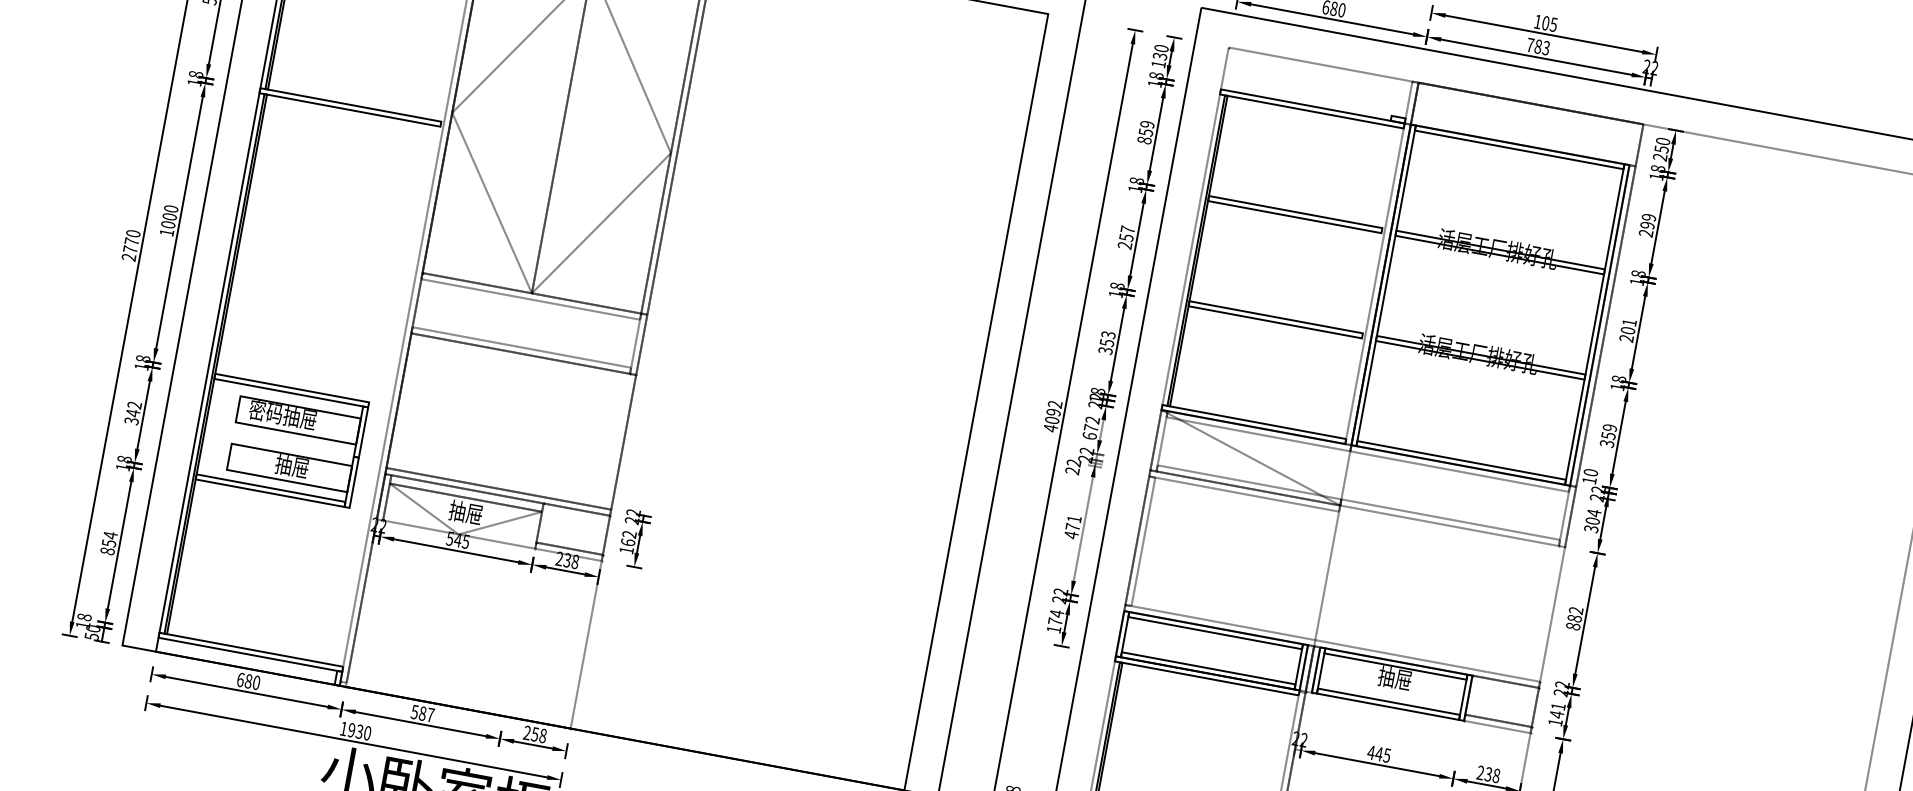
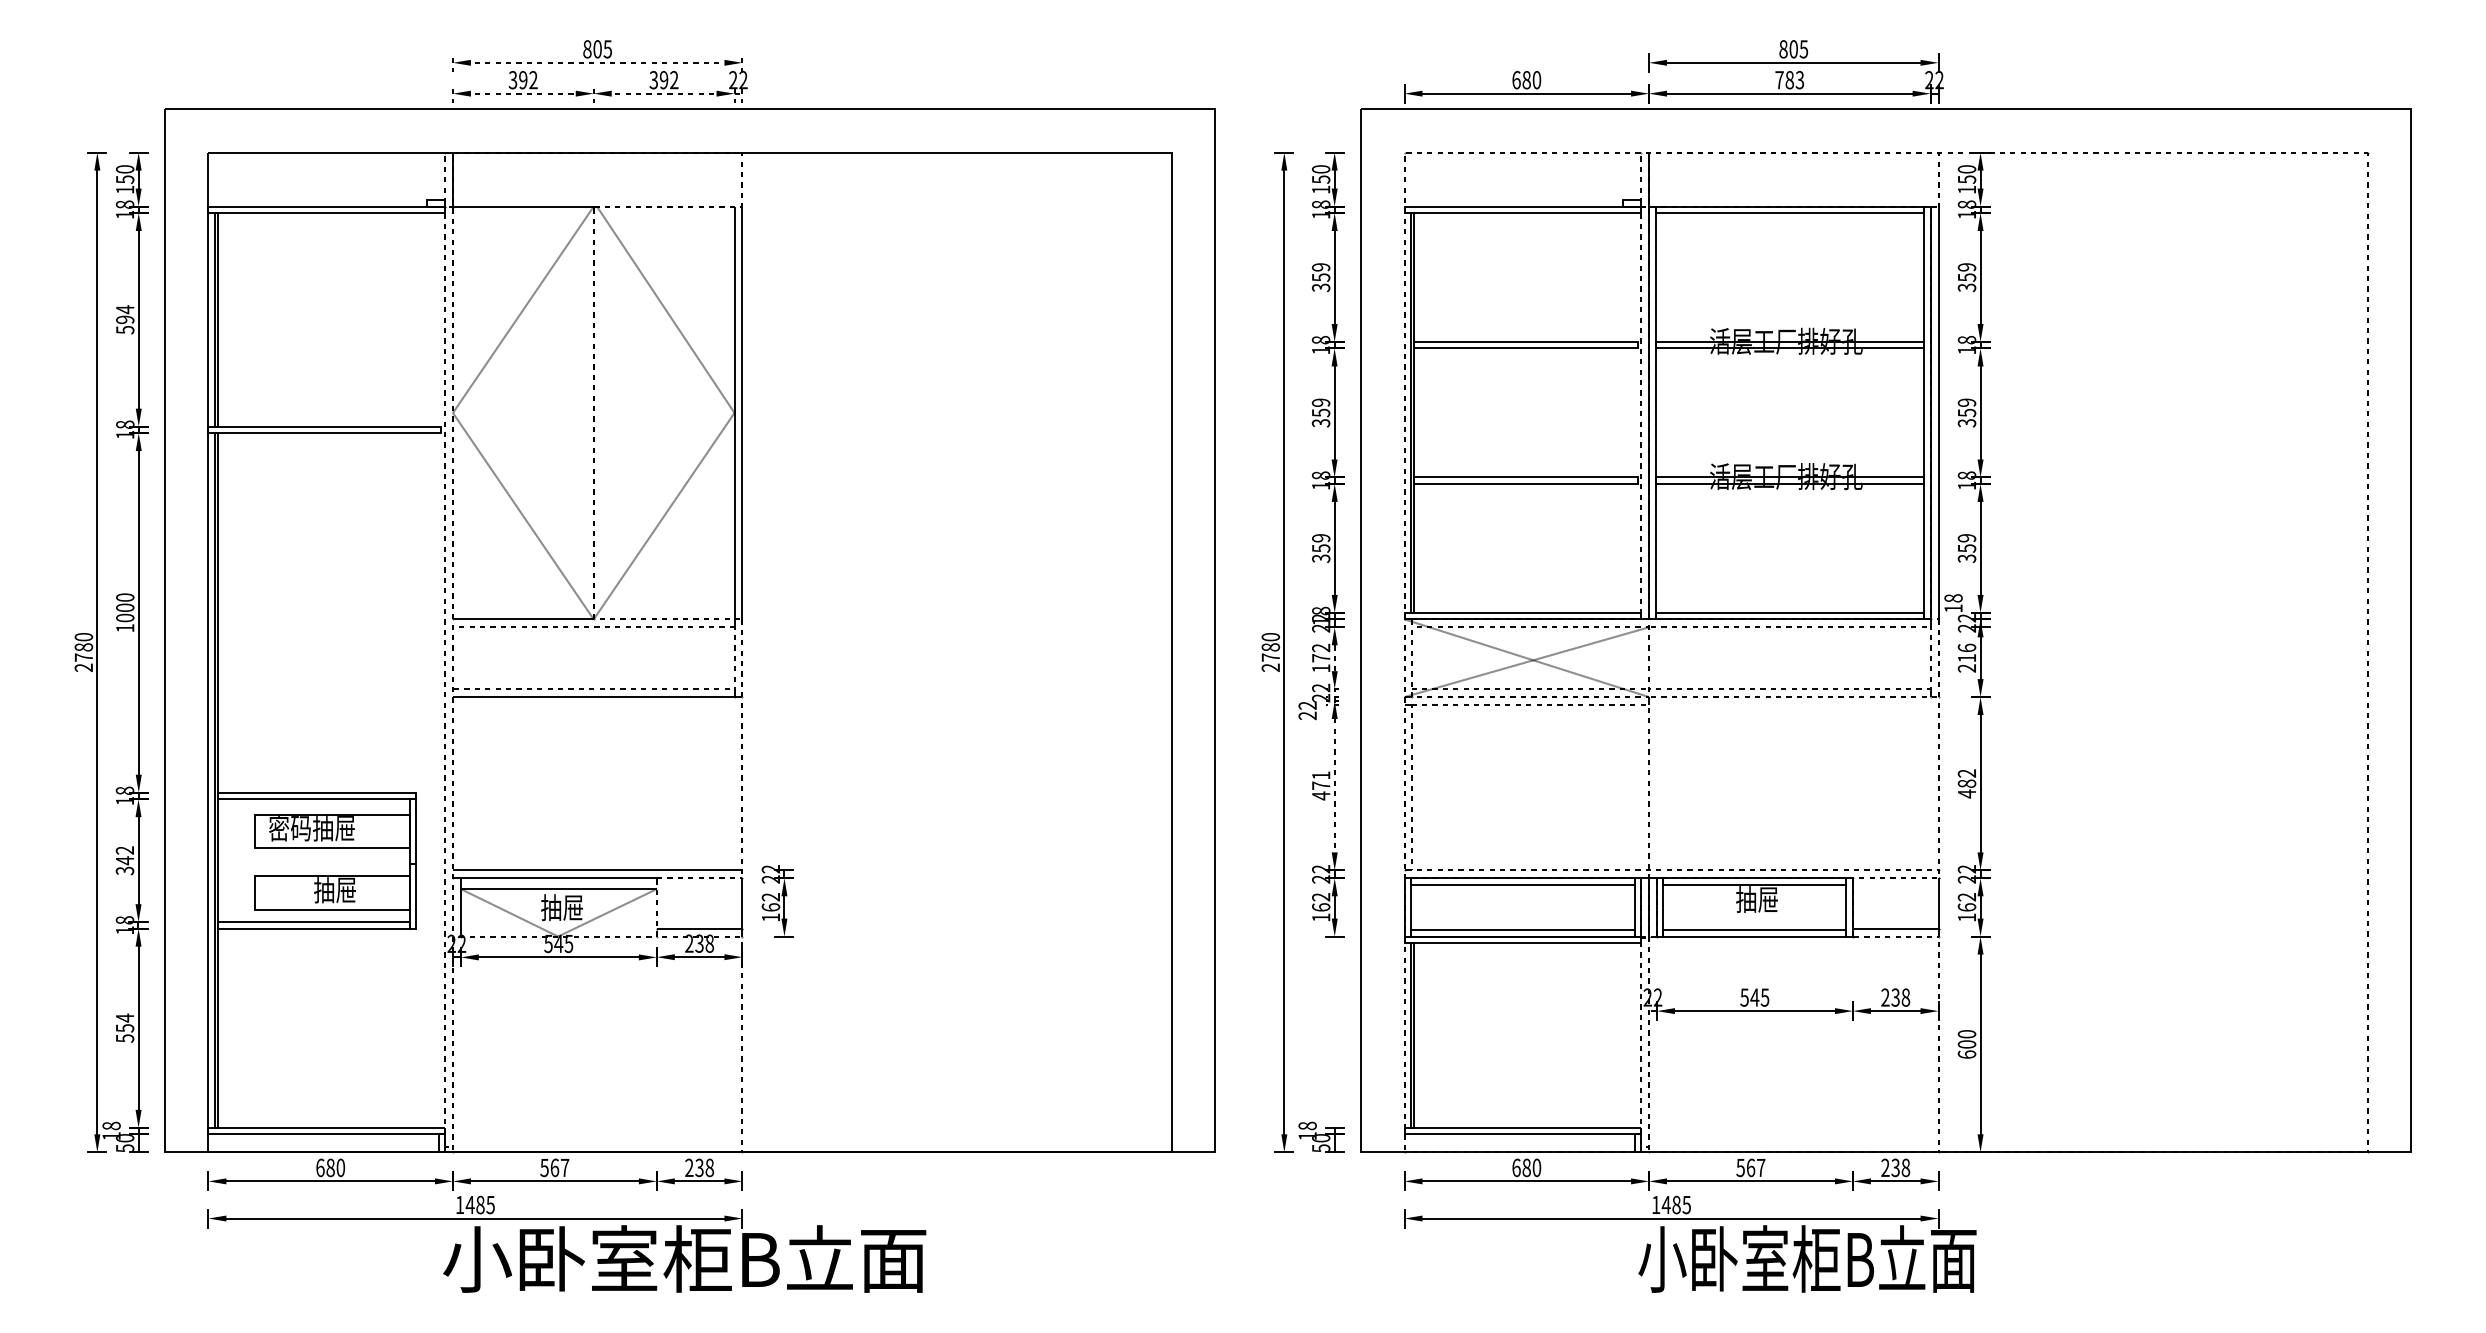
text: (1537, 21) -> (1783, 49), 105 -> 805
text: (1159, 56) -> (1320, 179), 130 -> 150
text: (1144, 140) -> (1321, 287), 859 -> 359
text: (1659, 157) -> (1966, 189), 250 -> 150
text: (1646, 229) -> (1966, 282), 299 -> 359
text: (1126, 237) -> (1320, 412), 257 -> 359
text: (131, 241) -> (83, 647), 2770 -> 2780
text: (1627, 330) -> (1966, 412), 201 -> 359
text: (1108, 335) -> (1321, 538), 353 -> 359
text: (1052, 416) -> (1270, 652), 4092 -> 2780
text: (1089, 436) -> (1321, 668), 672 -> 172
line: (1250, 461) -> (1526, 662), added
text: (1590, 472) -> (1953, 598), 10 -> 18
text: (1592, 520) -> (1966, 657), 304 -> 216
text: (107, 551) -> (124, 1038), 854 -> 554
text: (1056, 617) -> (1321, 901), 174 -> 162
text: (1572, 626) -> (1966, 793), 882 -> 482
text: (1557, 710) -> (1966, 902), 141 -> 162
text: (422, 713) -> (554, 1167), 587 -> 567
text: (358, 731) -> (479, 1204), 1930 -> 1485
text: (535, 734) -> (699, 1167), 258 -> 238
text: (1371, 752) -> (1744, 997), 445 -> 545

